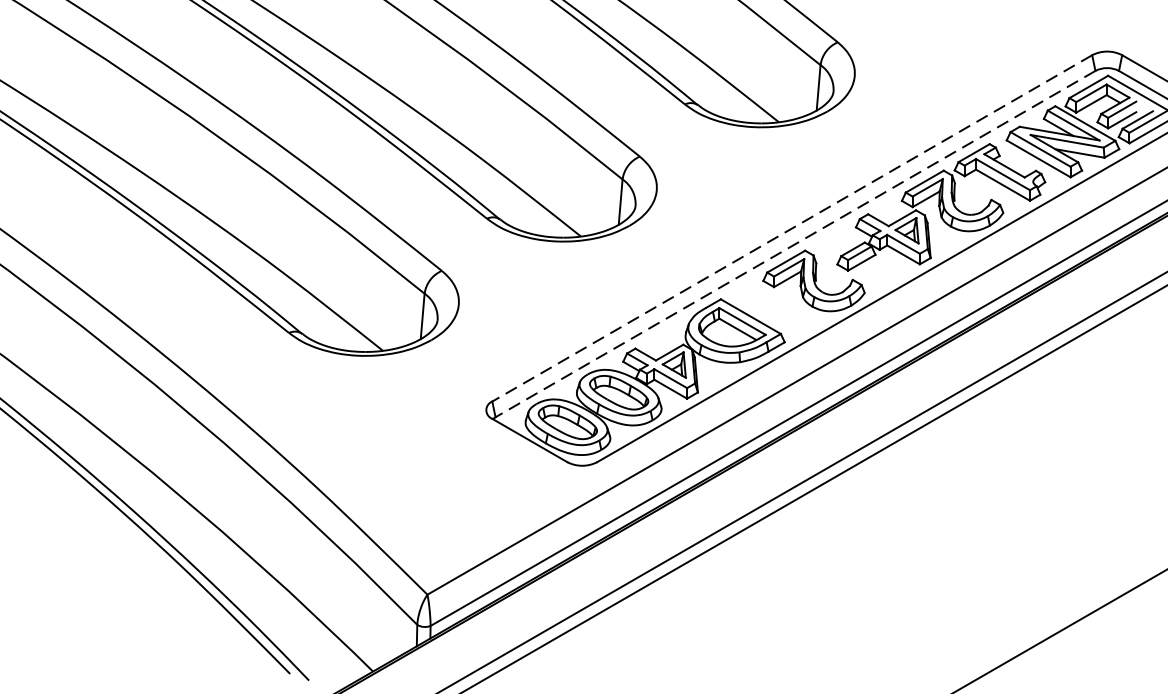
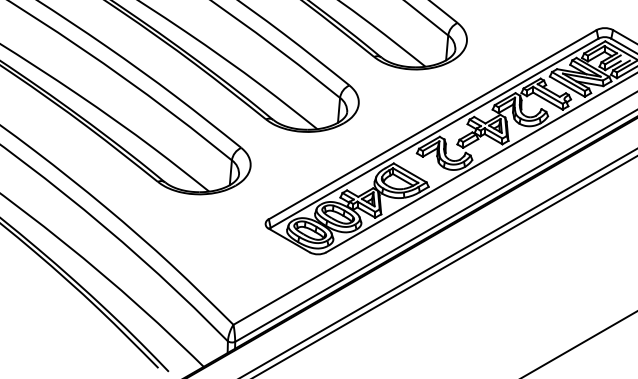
line: (791, 228) -> (432, 124), dashed -> solid
line: (795, 244) -> (434, 133), dashed -> solid

